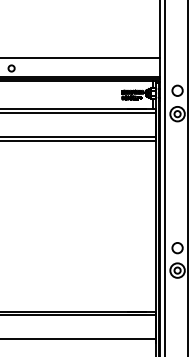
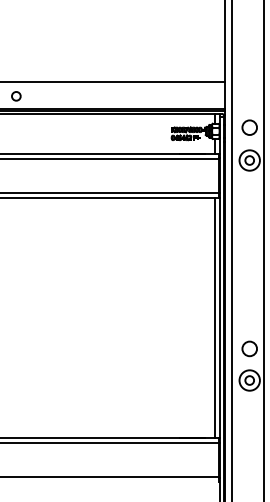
line: (153, 225) -> (215, 317), added

